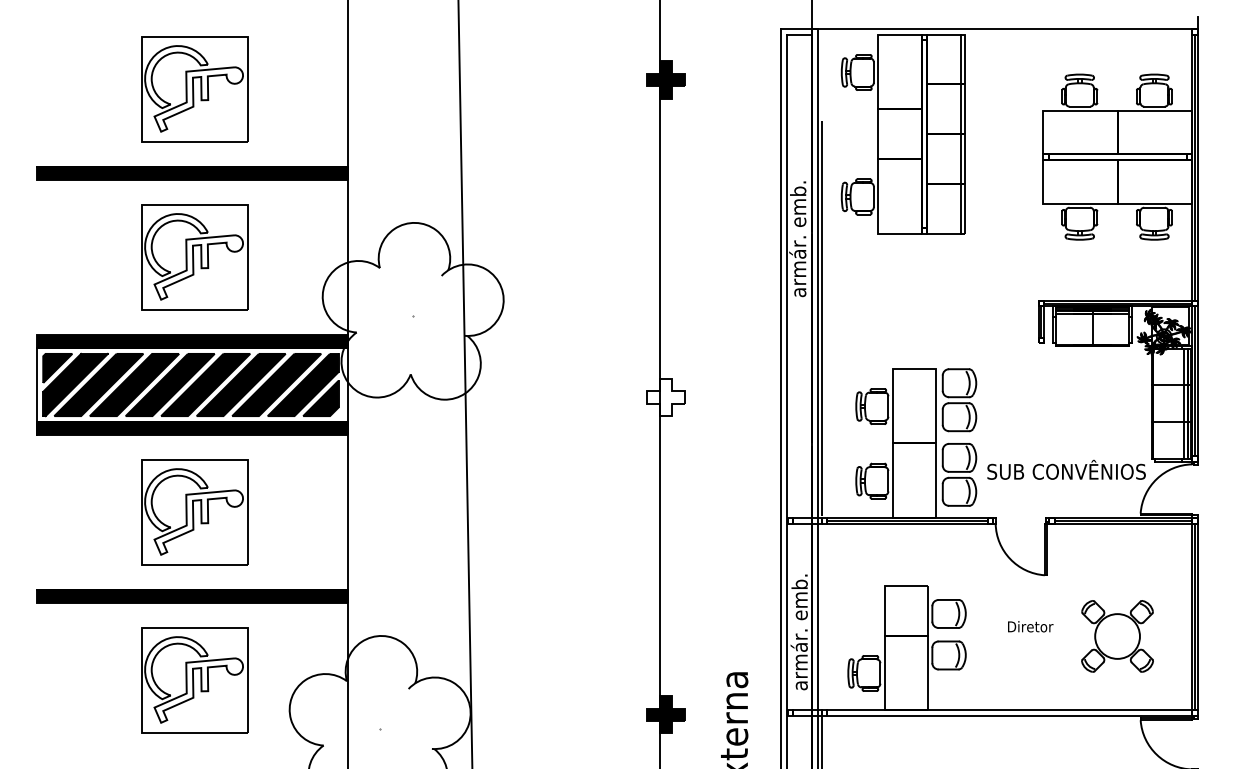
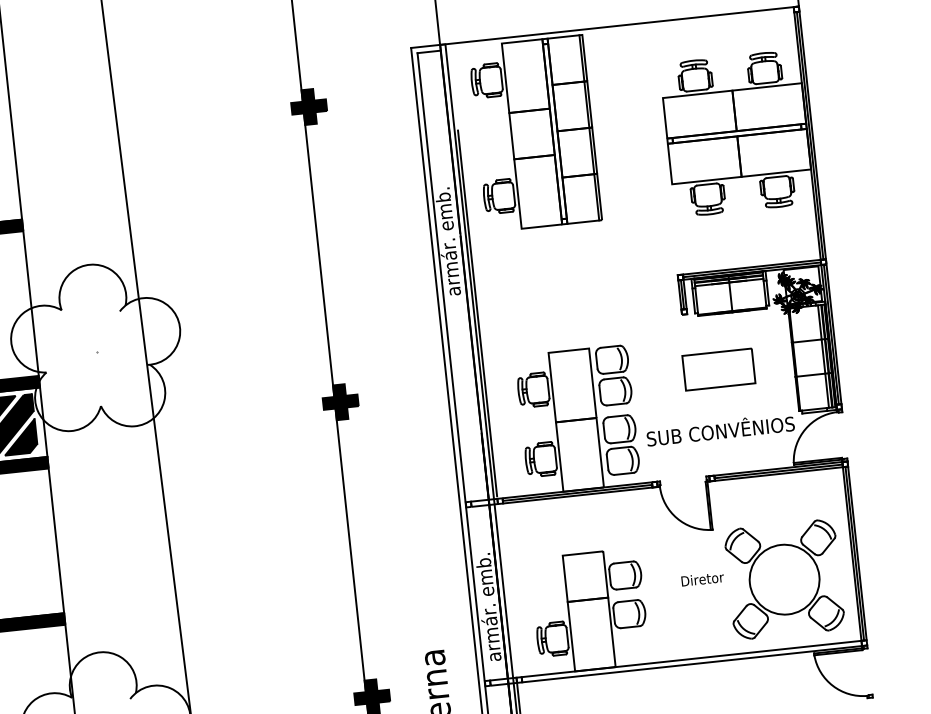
fill: (665, 397) -> (340, 402), added
part: (1071, 405) -> (718, 369), added
part: (1117, 636) -> (784, 579), size x1.67

